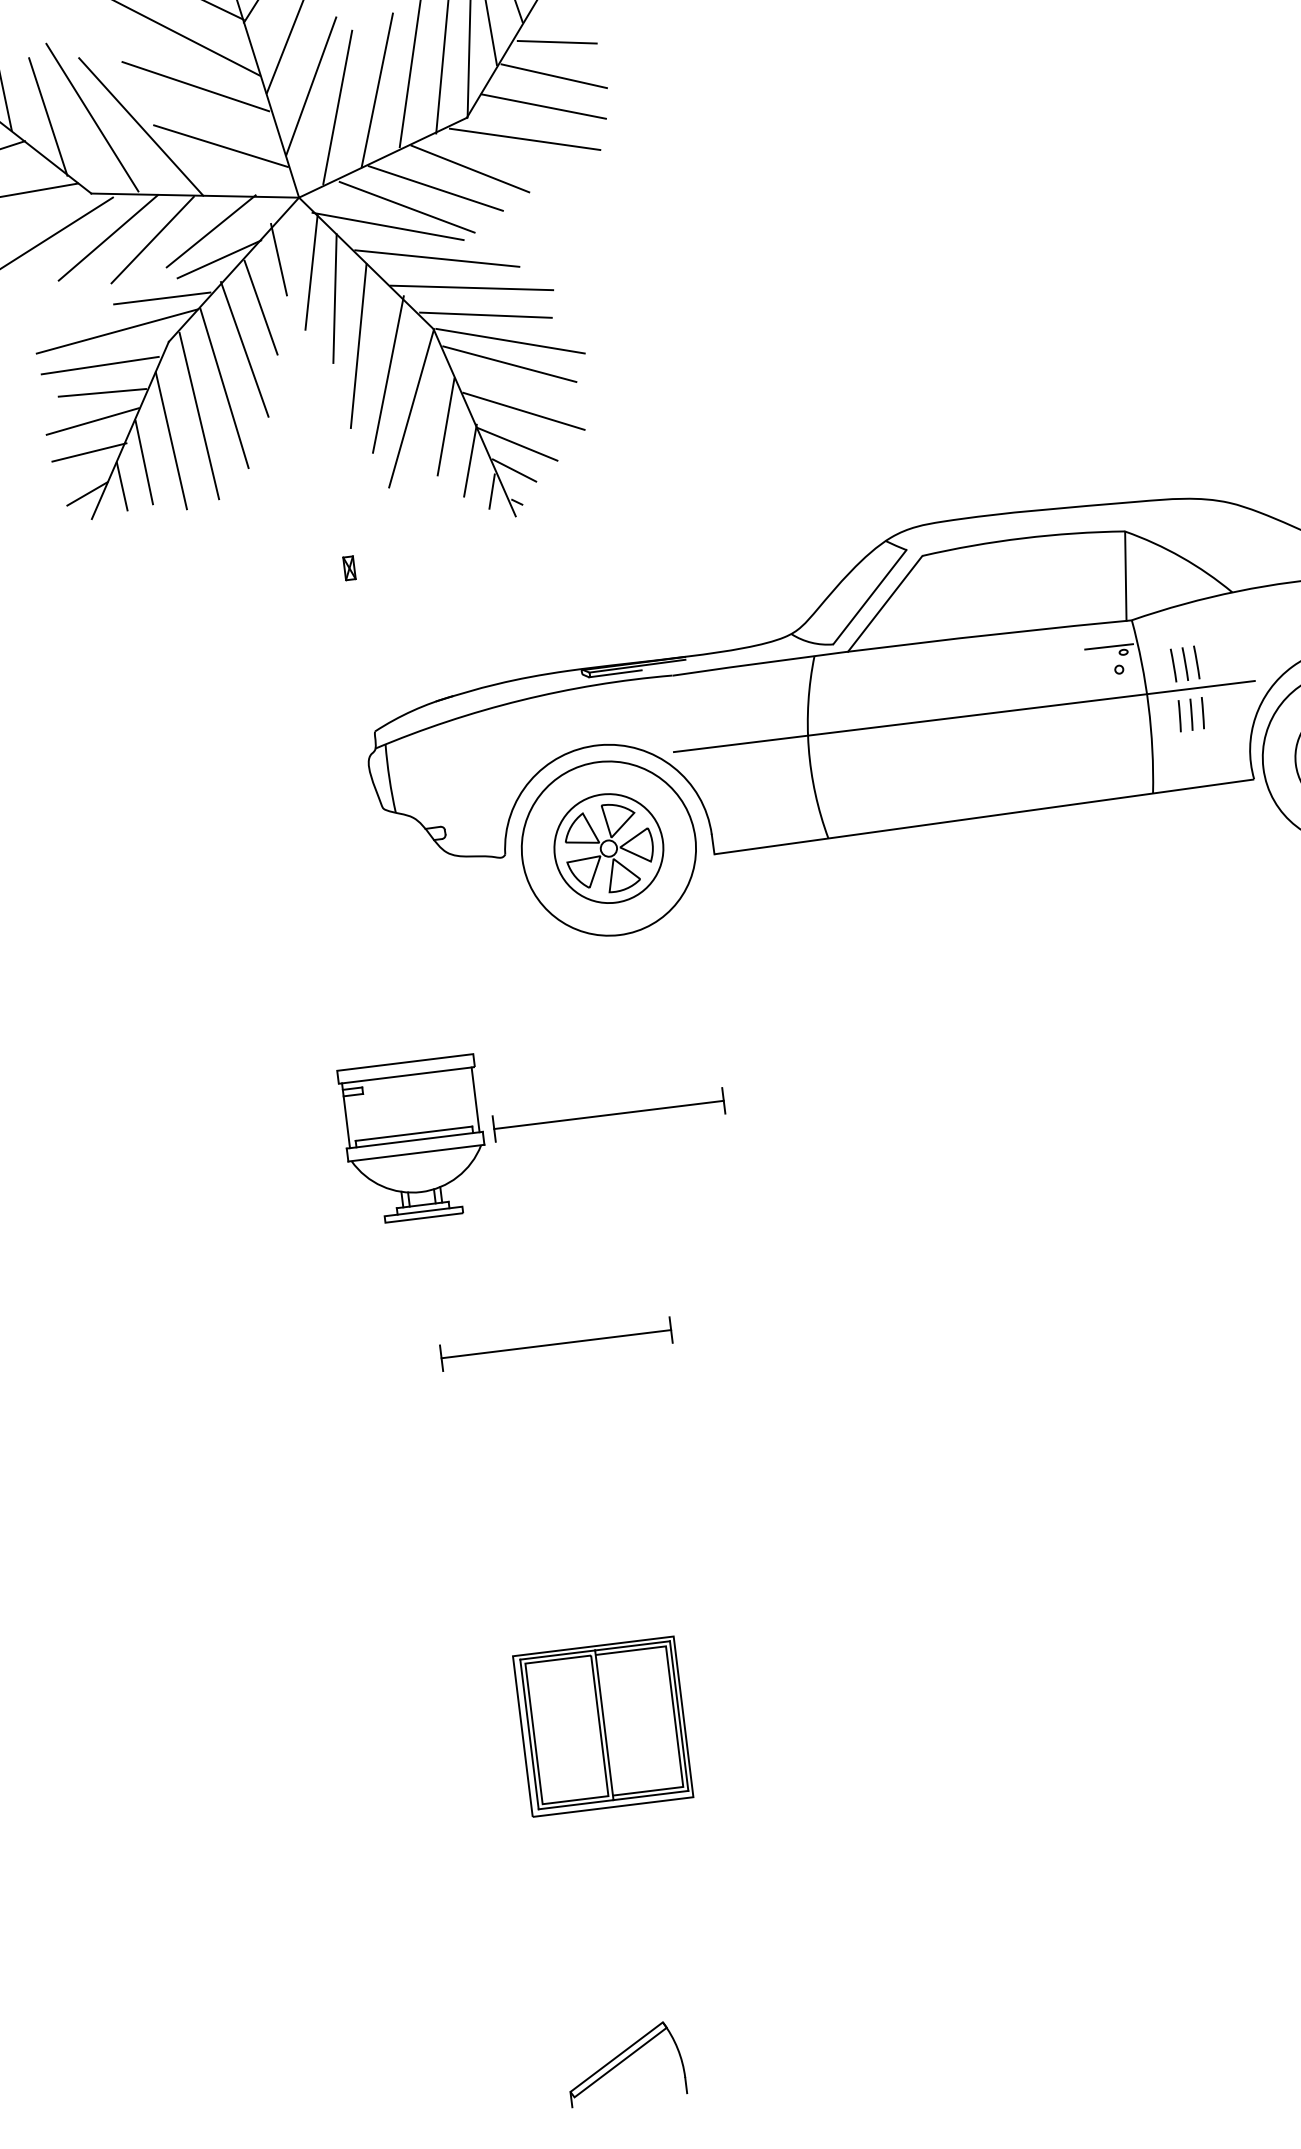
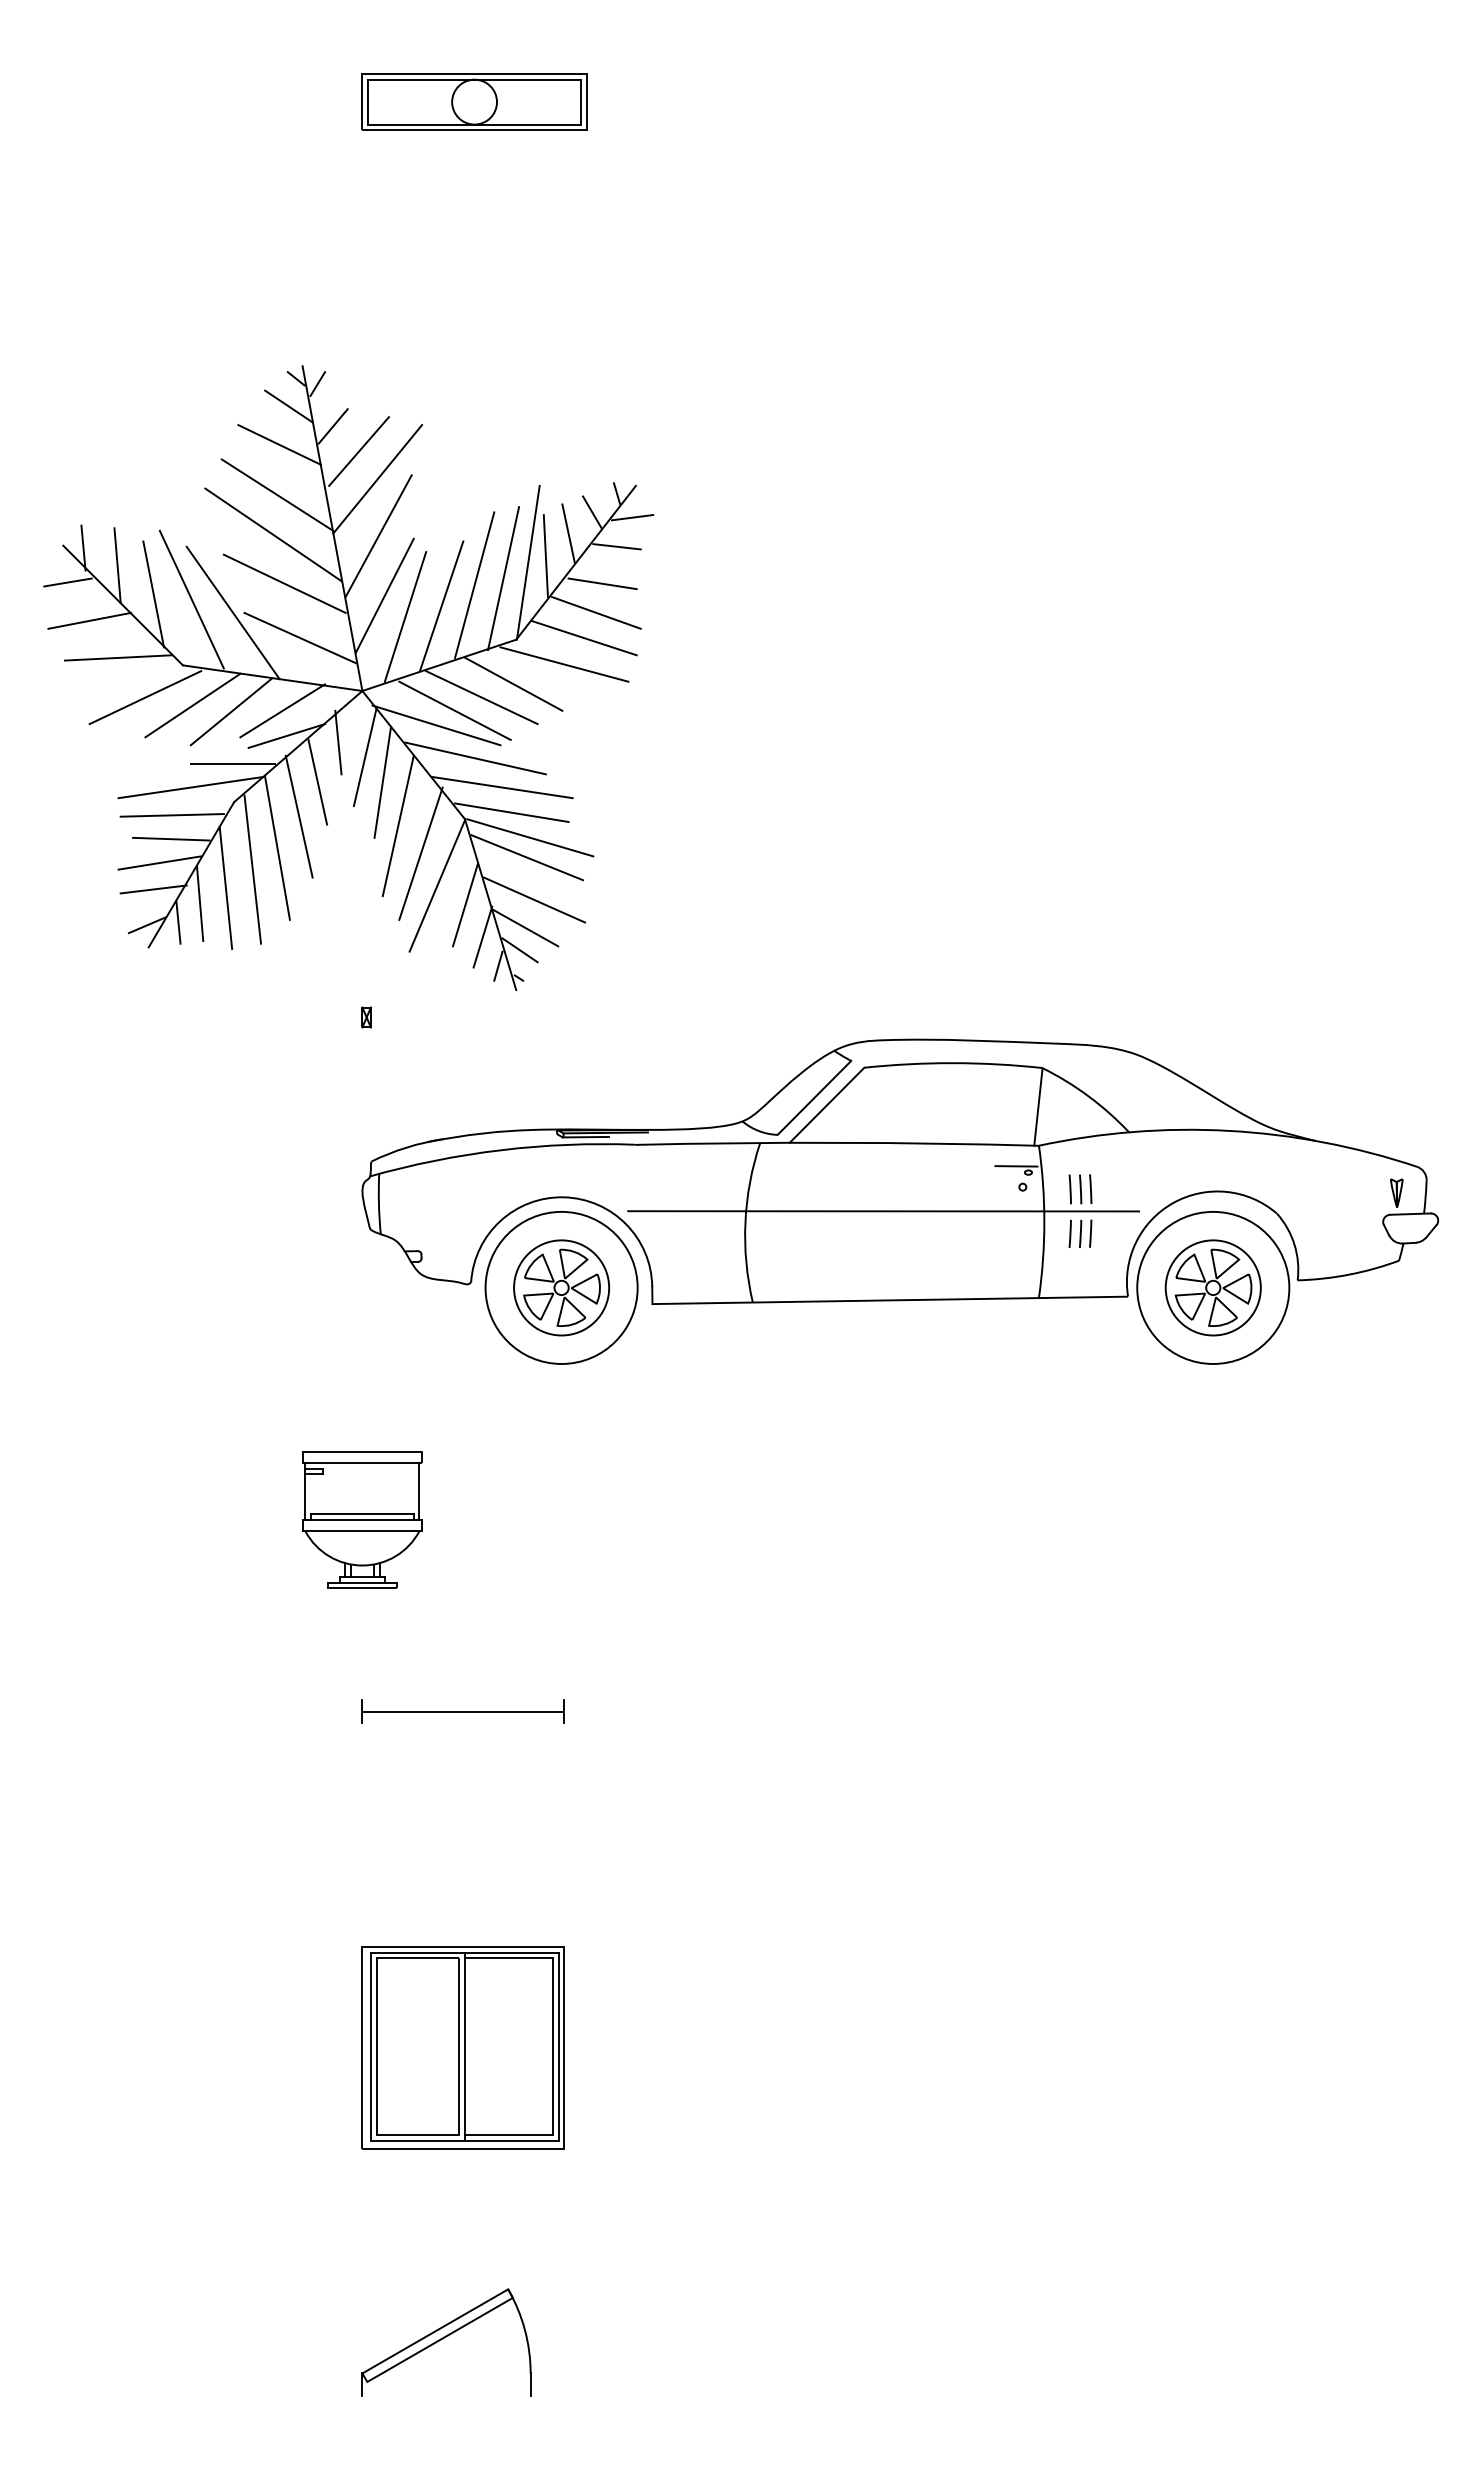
part: (608, 1114) -> (532, 1518), removed
part: (602, 1726) -> (462, 2047), size x1.43
part: (625, 2063) -> (446, 2342), size x1.67

